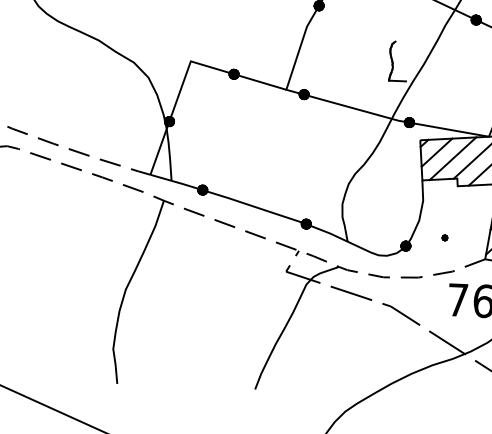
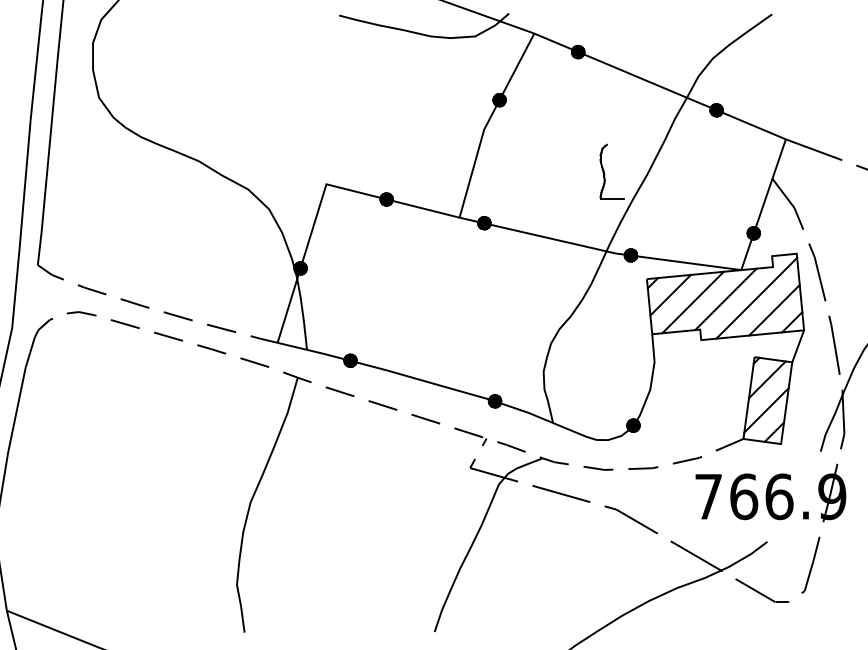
part: (444, 237) -> (686, 411), removed

